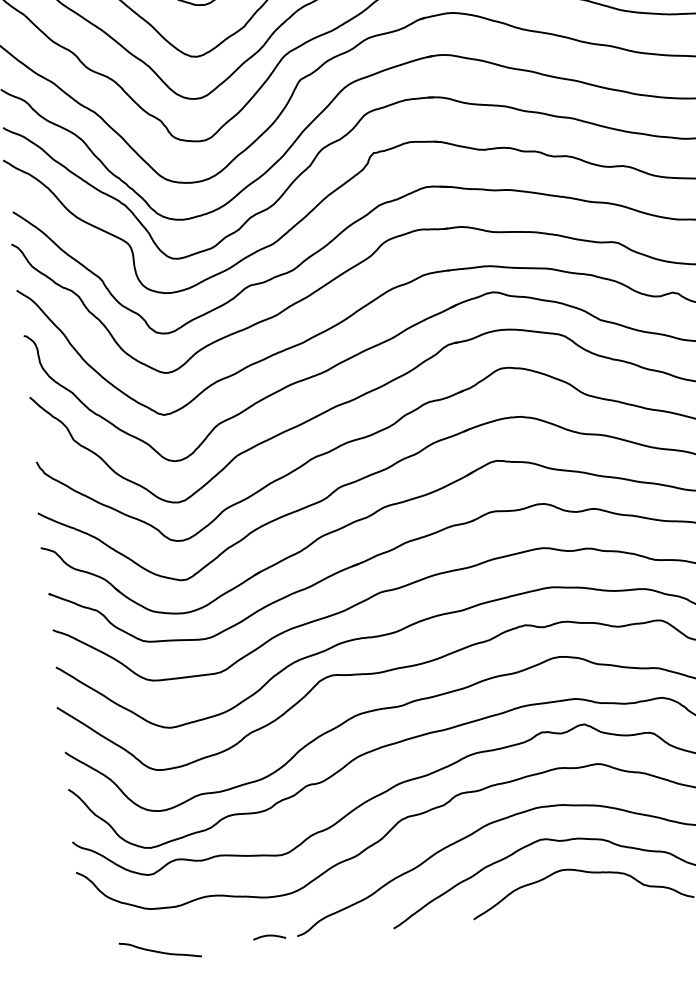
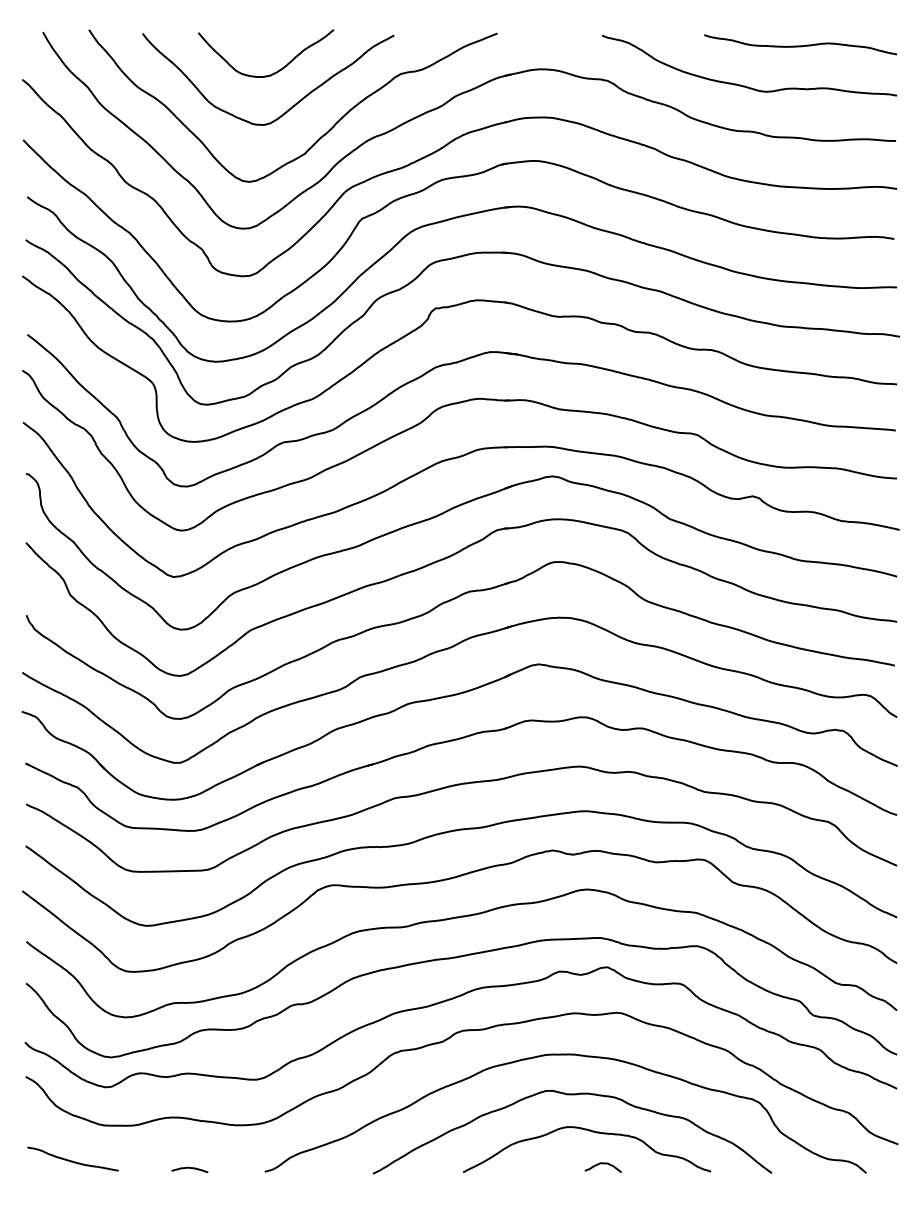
curve: (597, 900) -> (602, 1164), added
curve: (269, 936) -> (189, 1168), moved
curve: (160, 951) -> (72, 1160), moved

